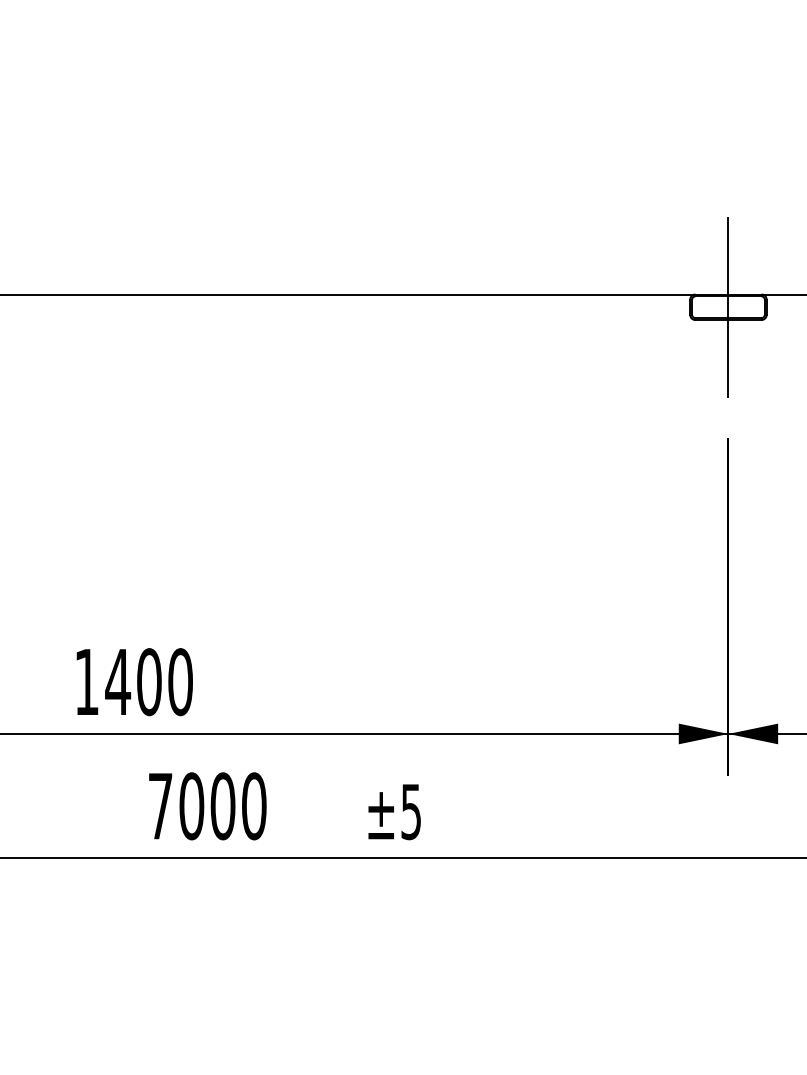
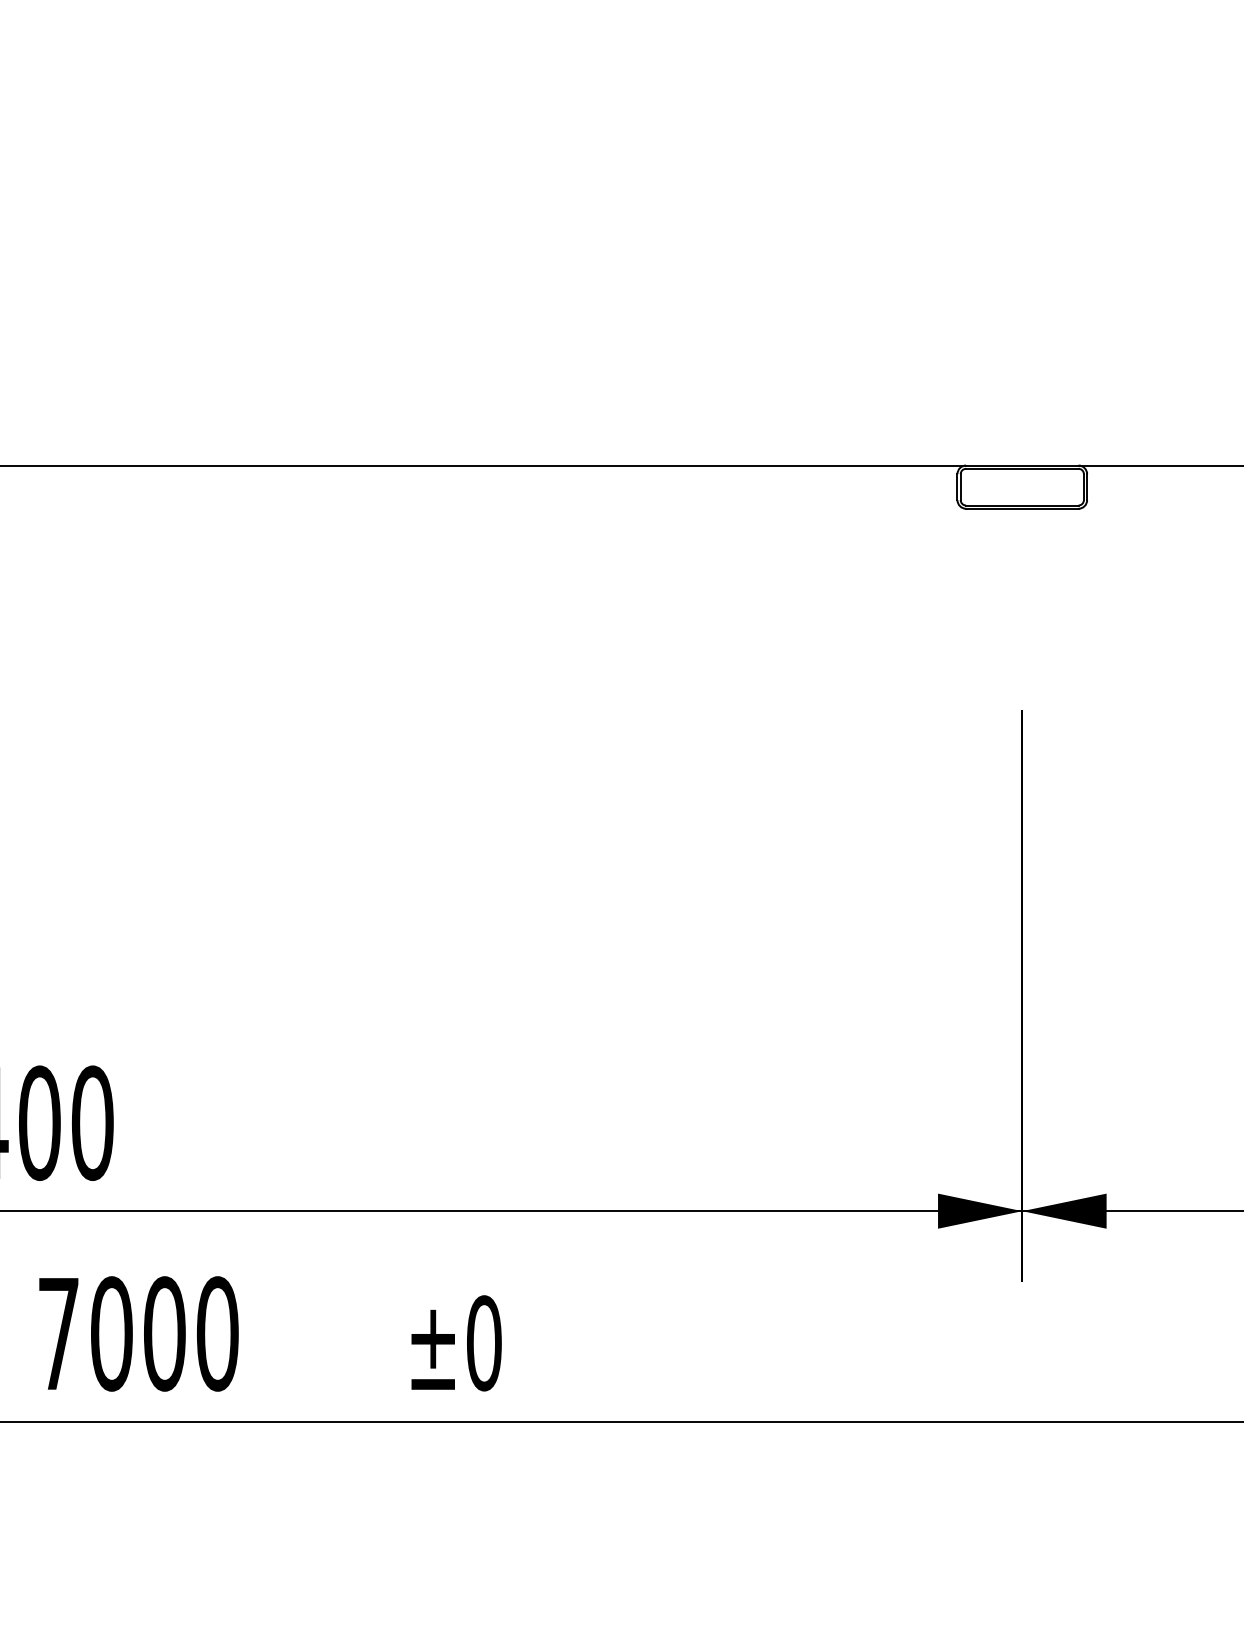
line: (728, 306) -> (1022, 485), removed
text: (411, 811) -> (484, 1342), ±5 -> ±0

